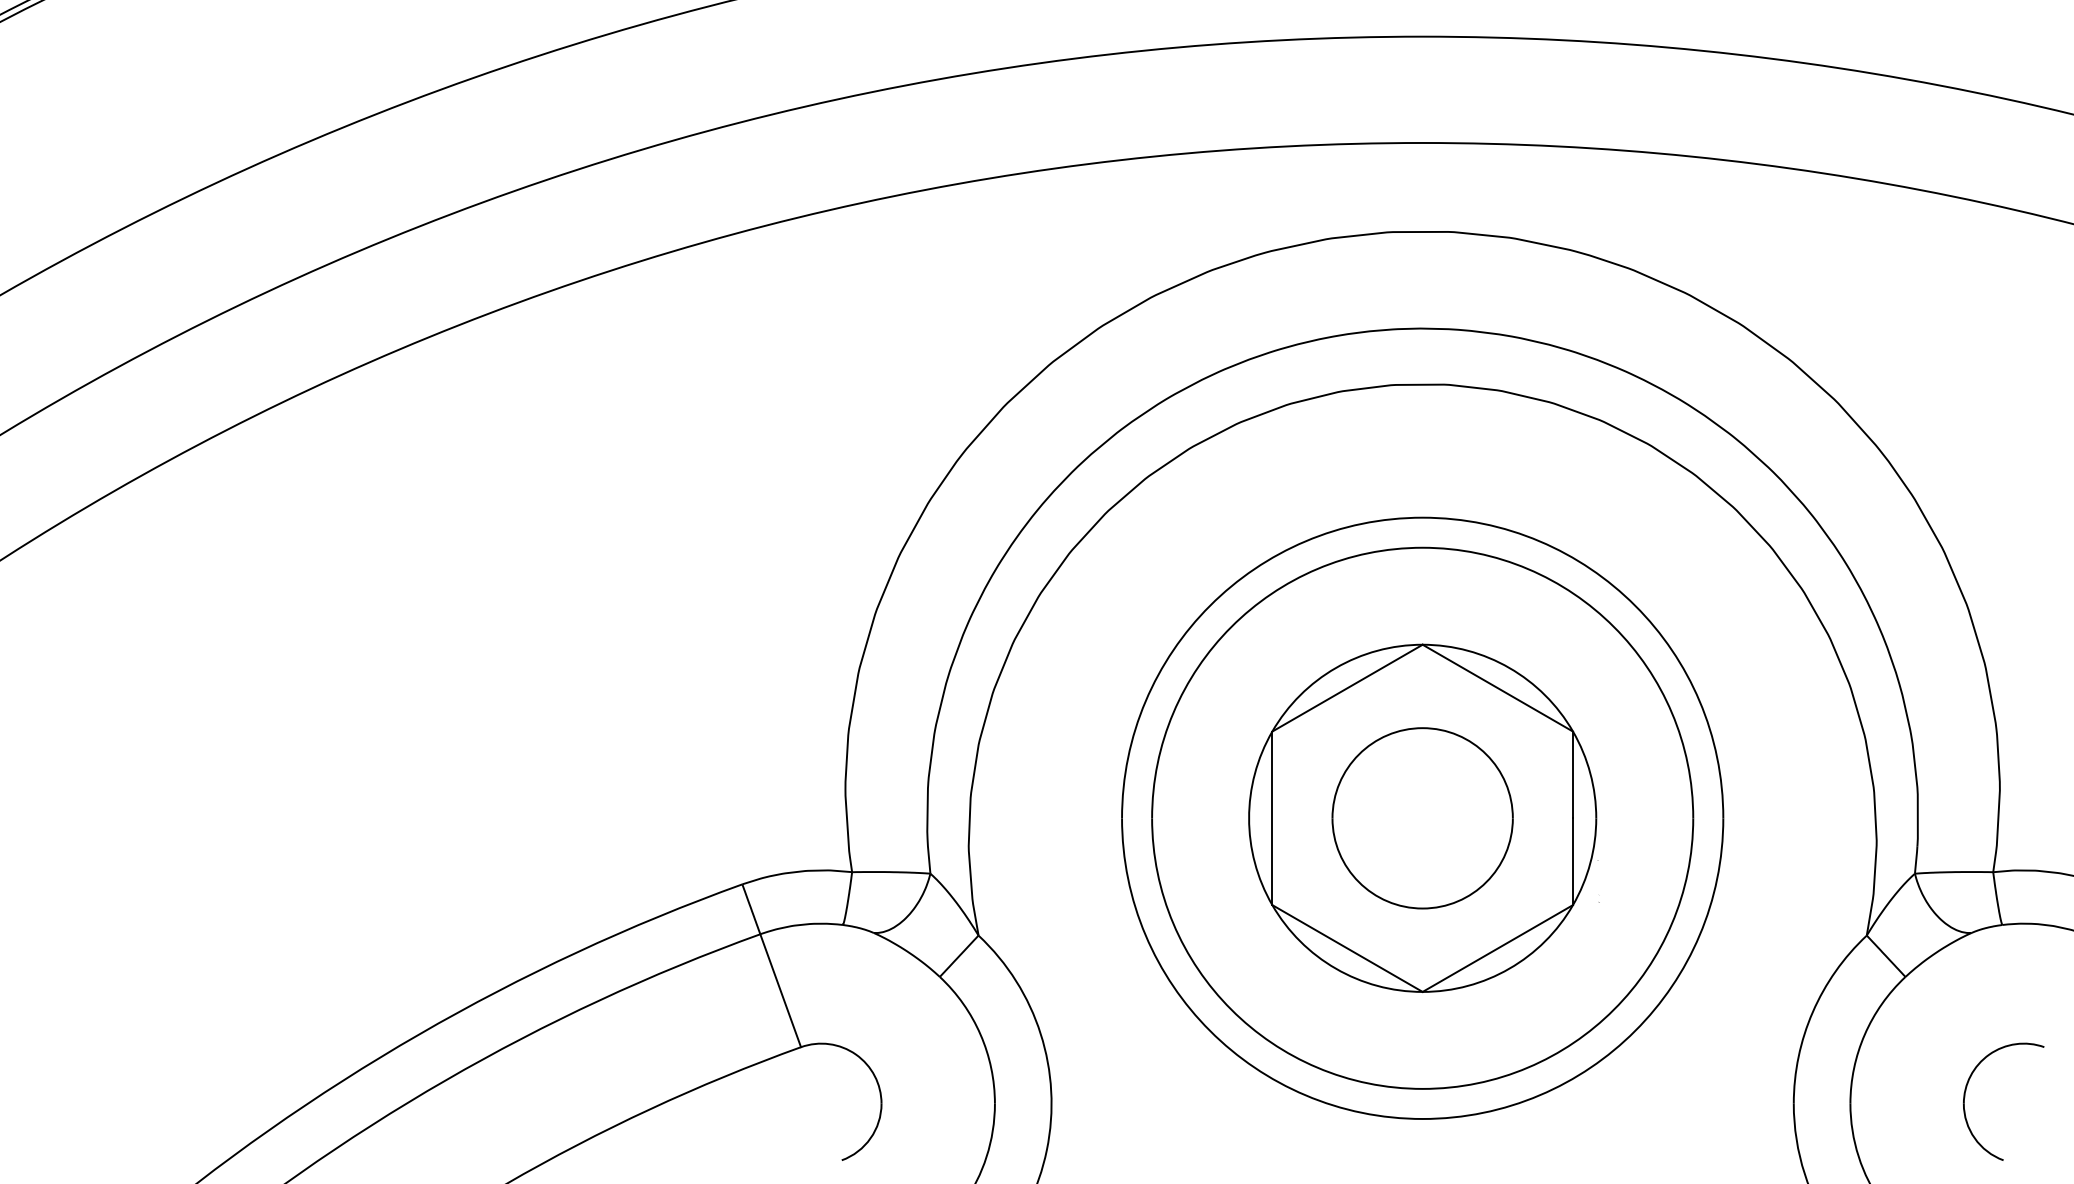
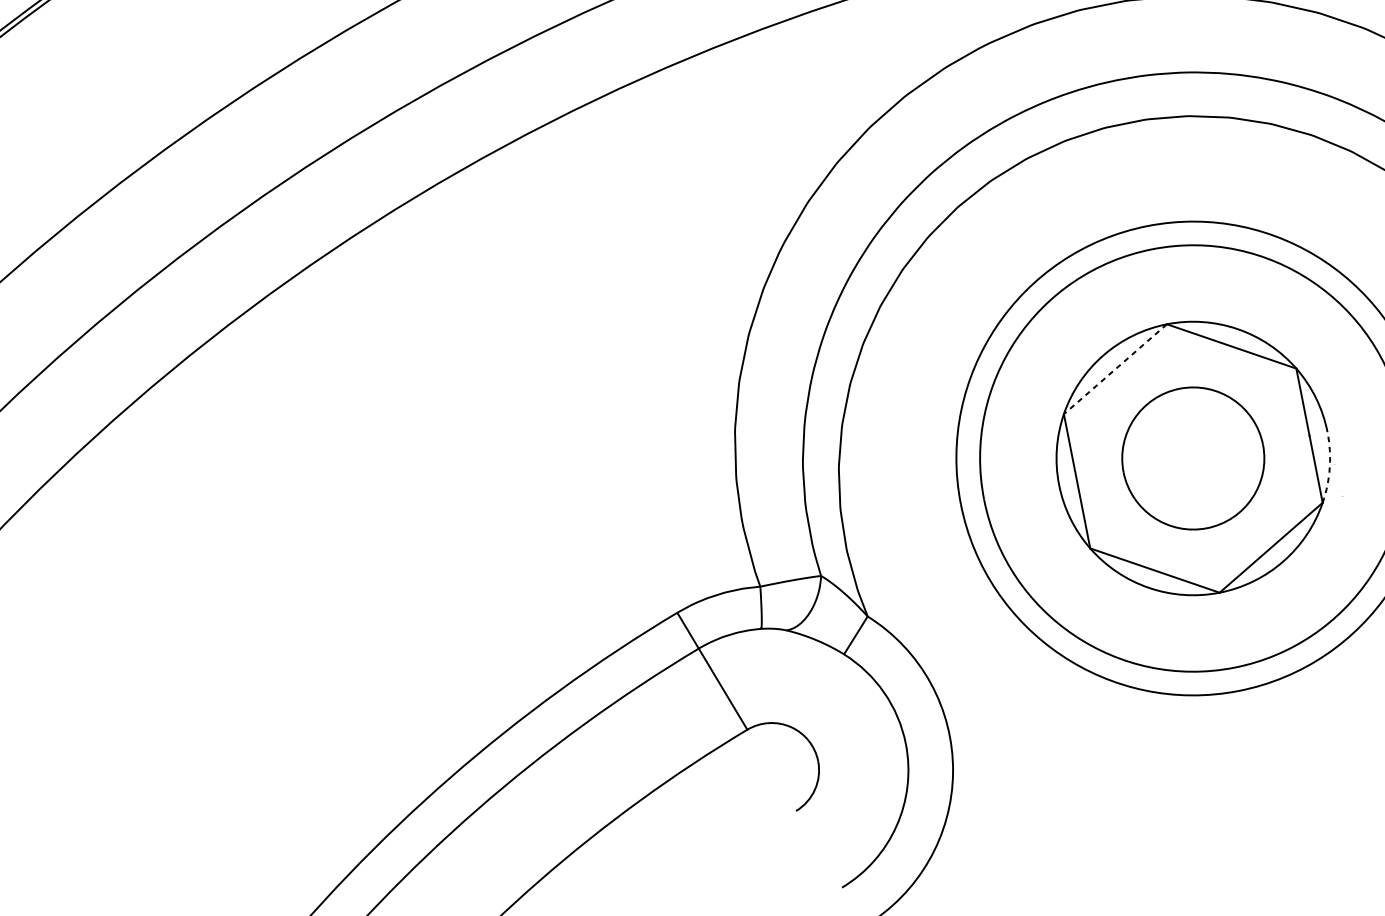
line: (1347, 688) -> (1115, 369), solid -> dashed
arc: (1590, 863) -> (1329, 467), solid -> dashed

